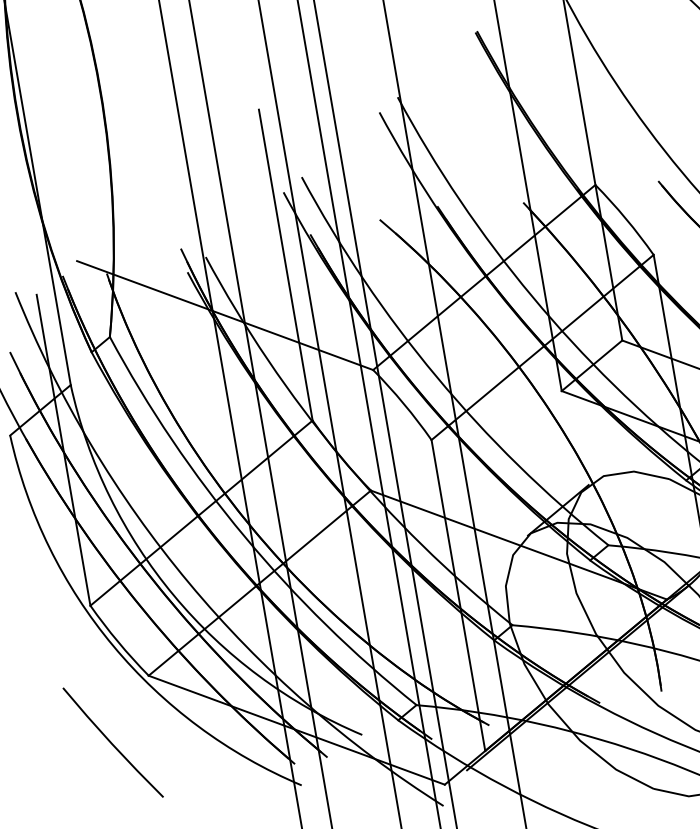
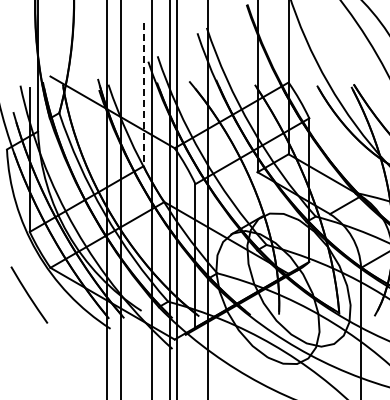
line: (285, 265) -> (143, 94), solid -> dashed

